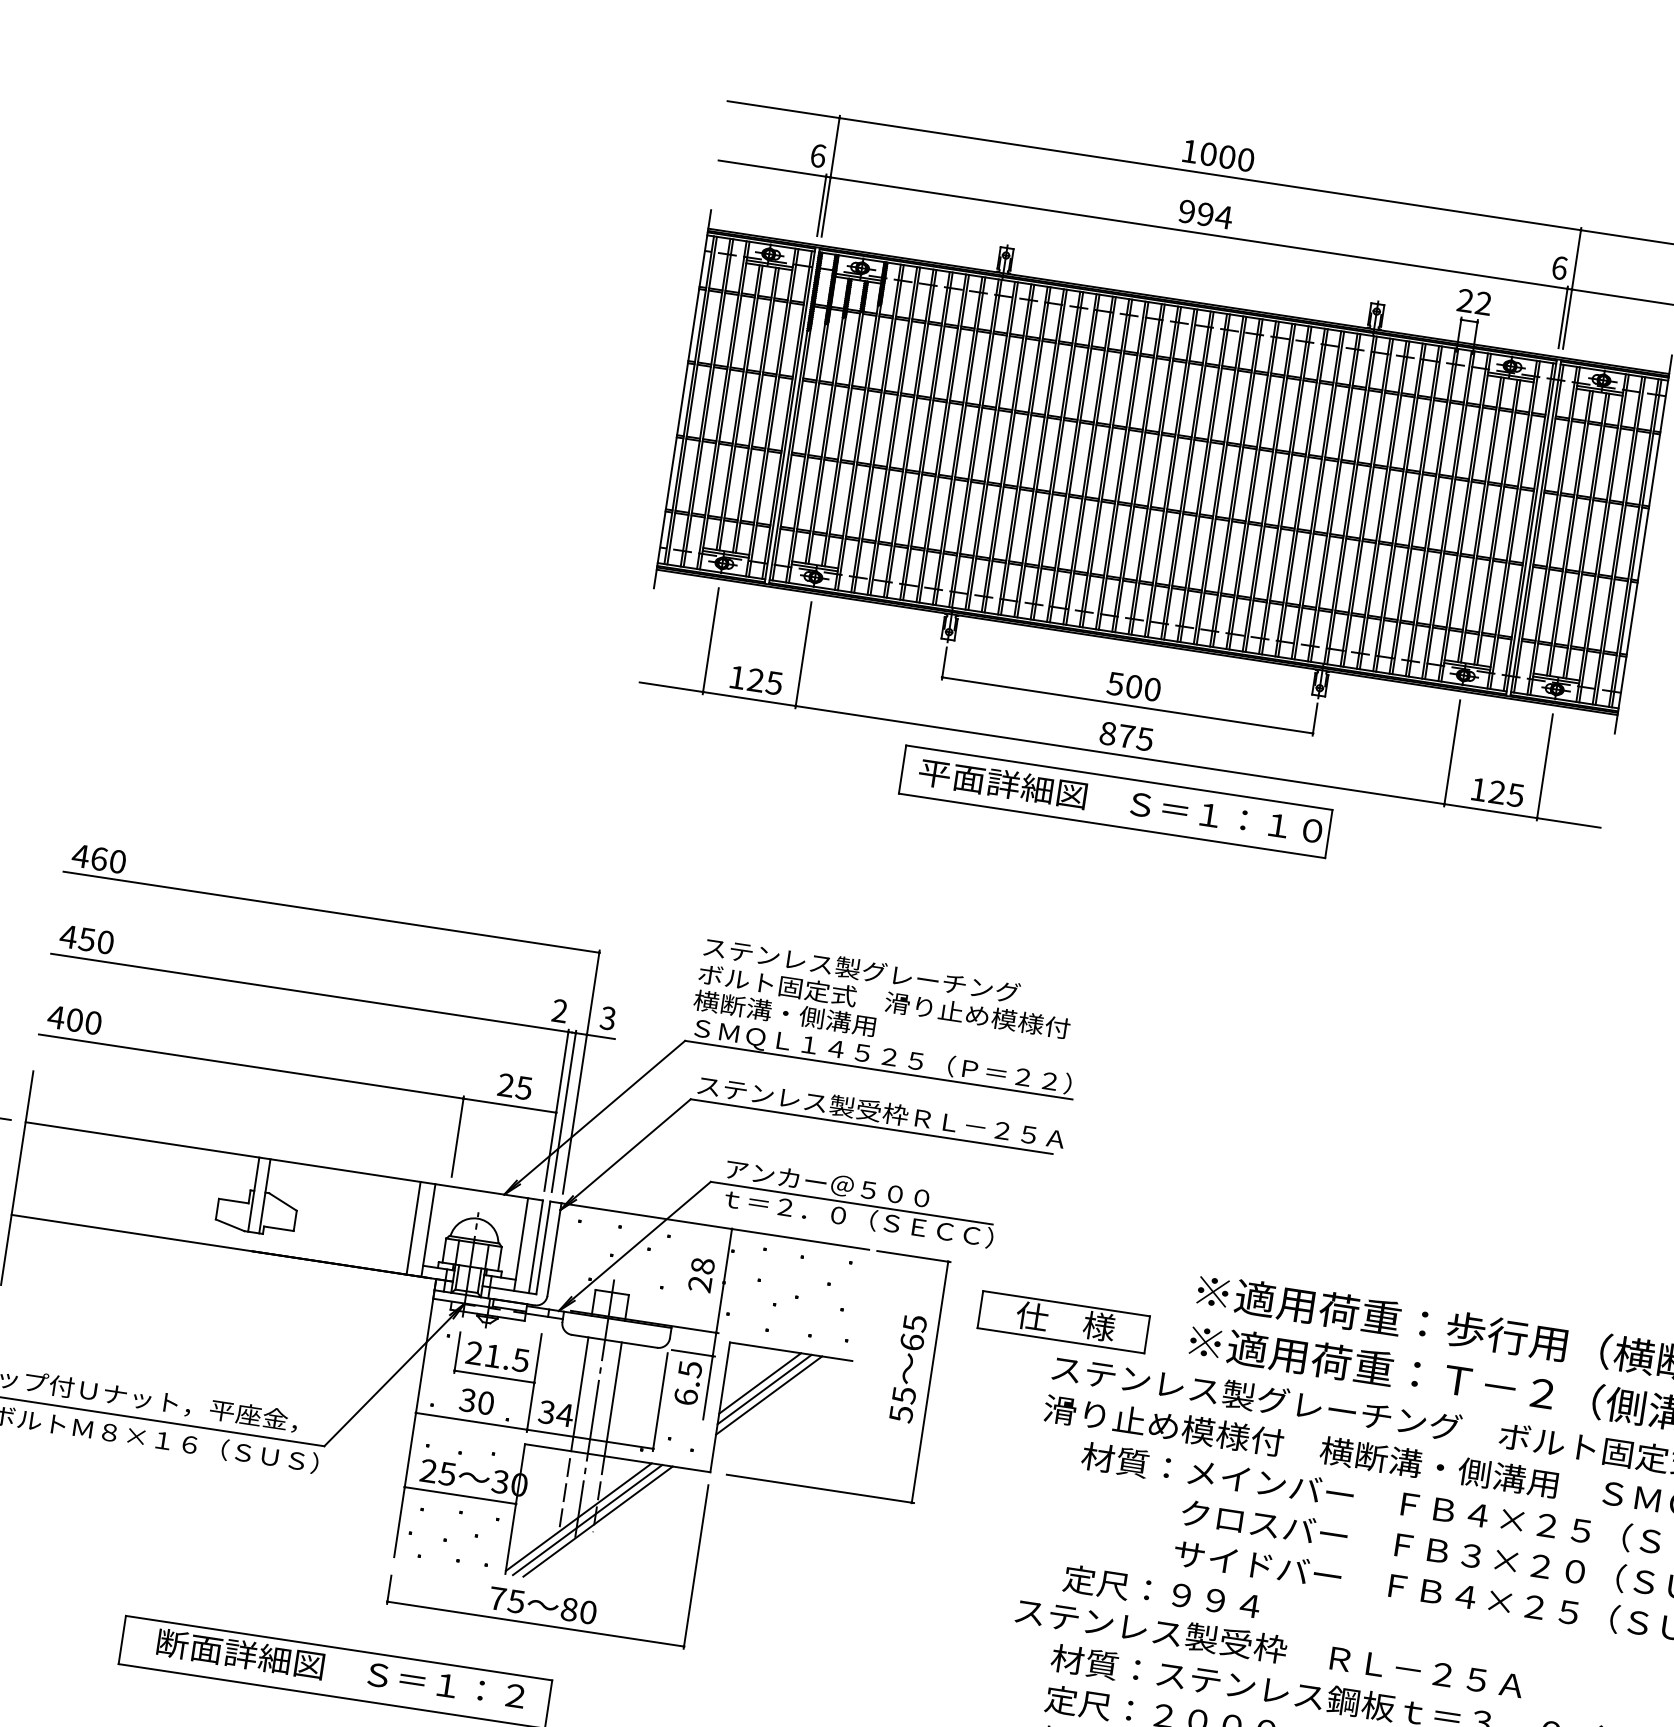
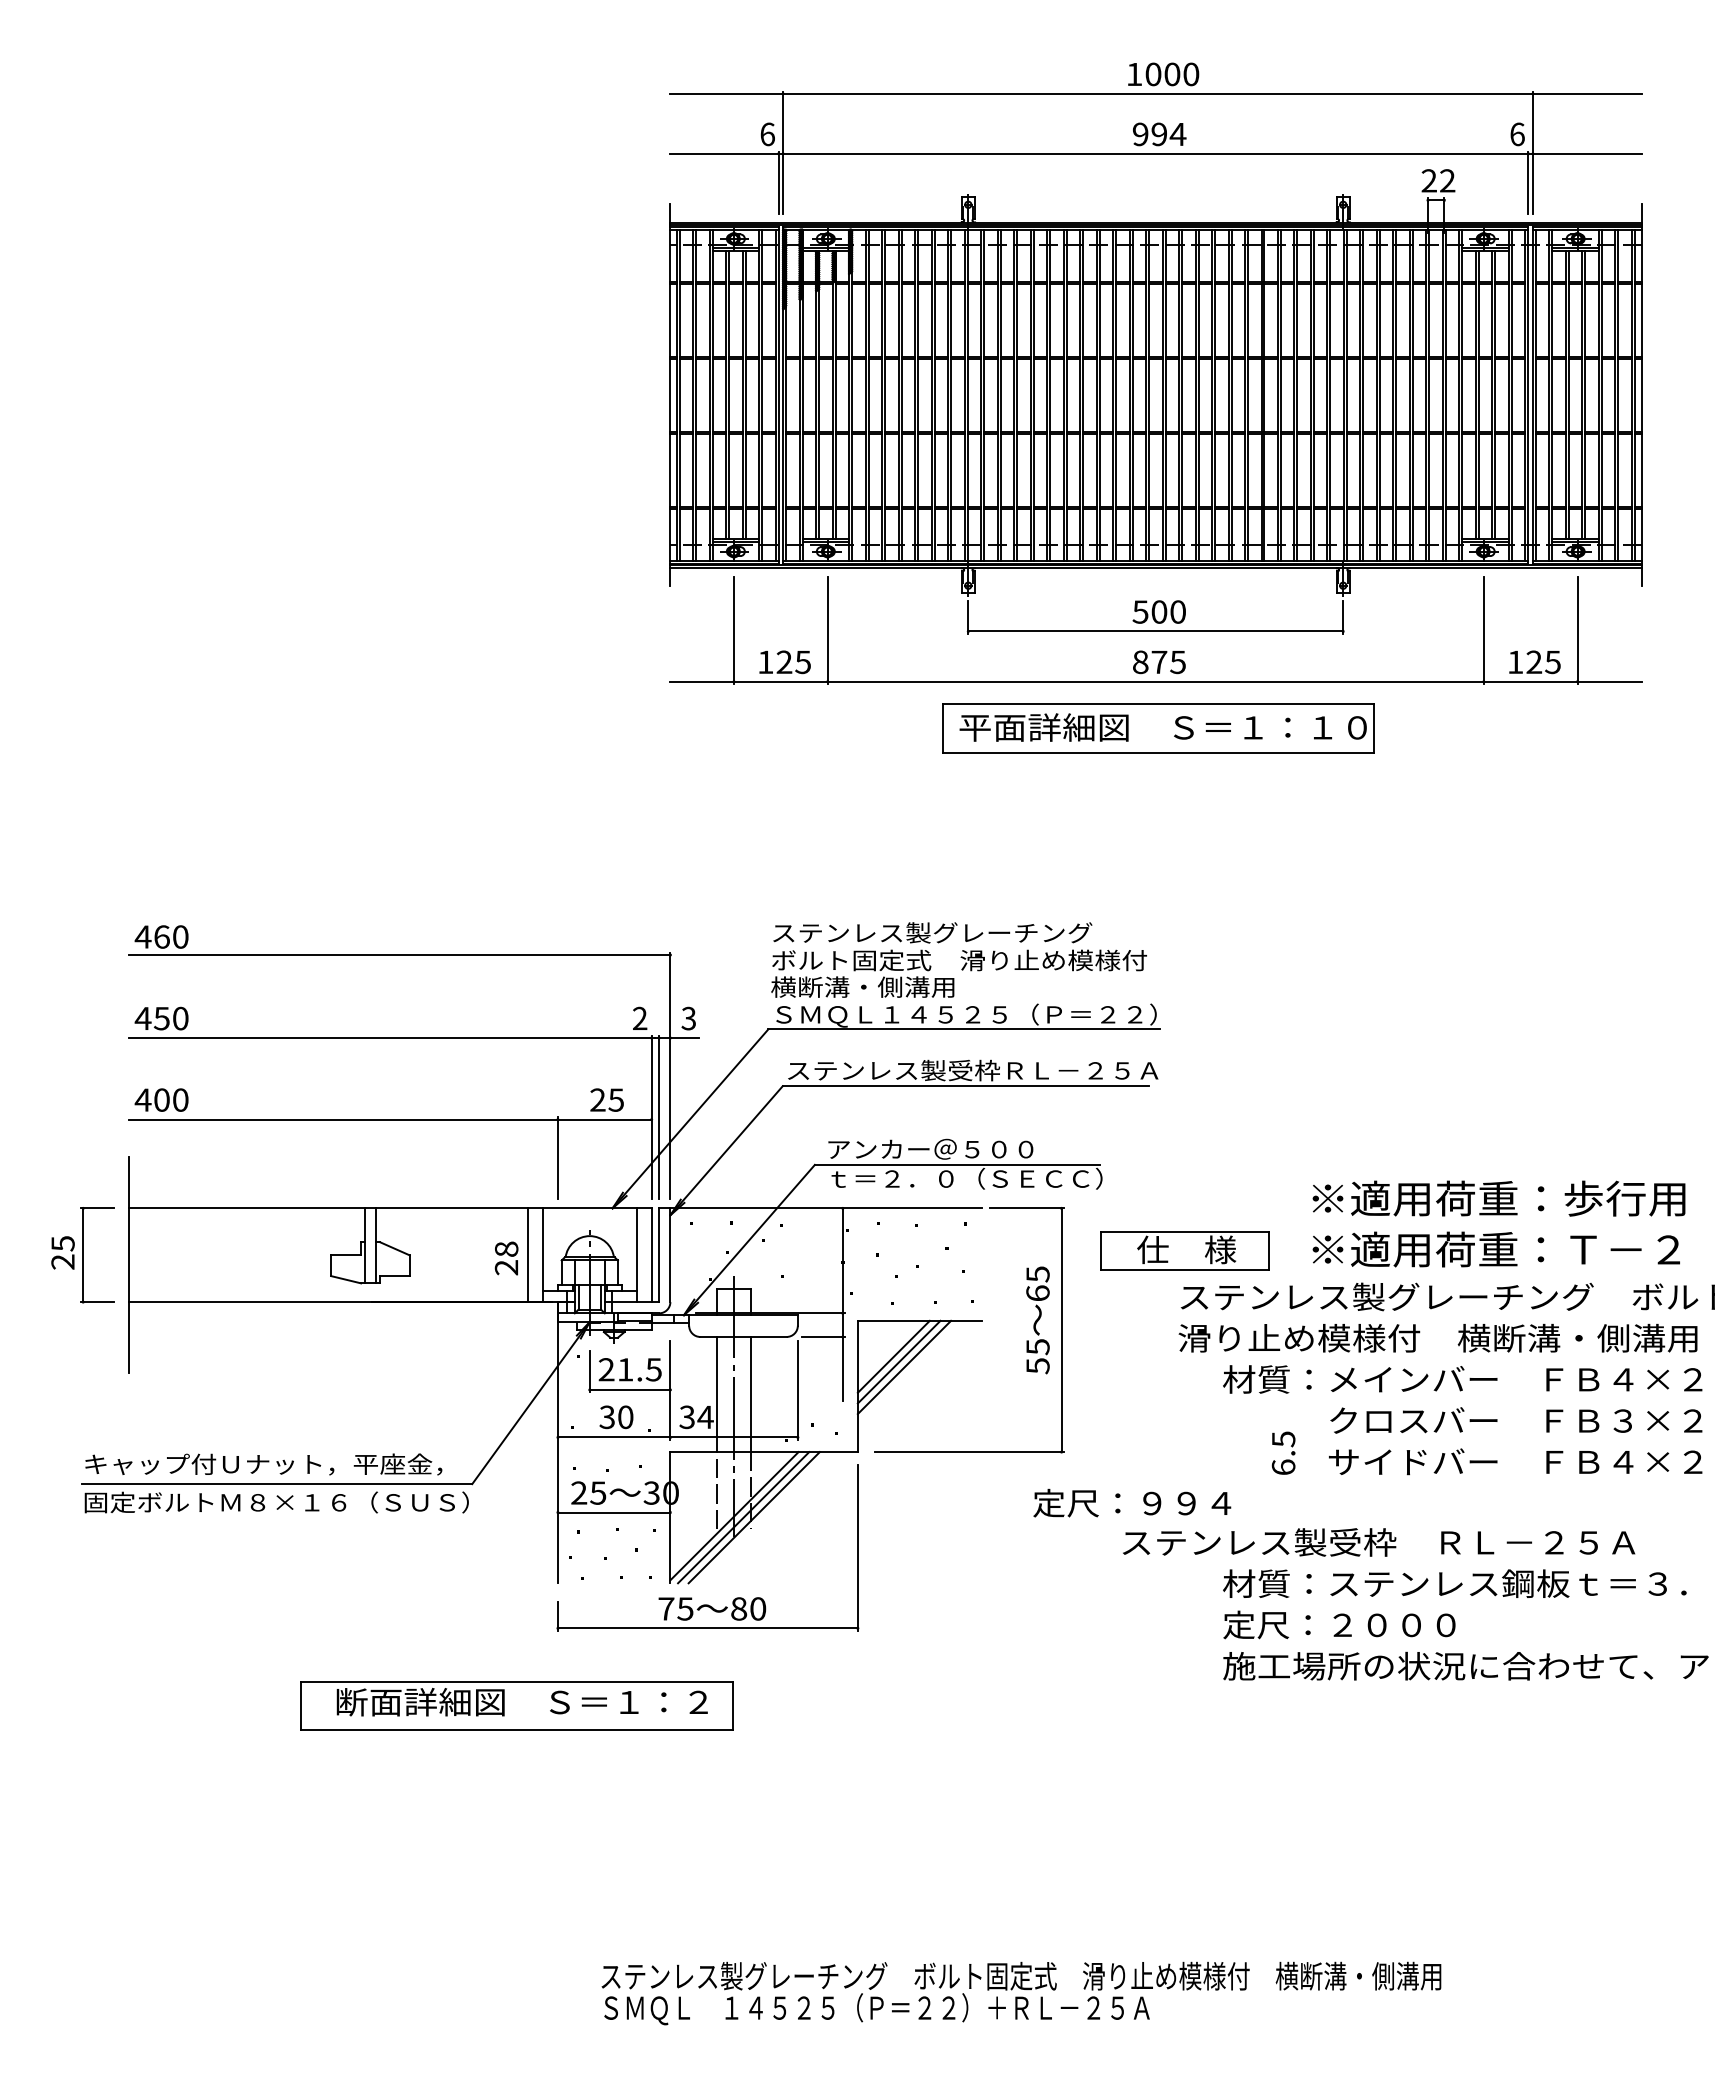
text: (701, 1275) -> (506, 1258), moved
text: (688, 1382) -> (1283, 1452), moved
text: (1162, 1591) -> (1132, 1502), moved
text: (1269, 1648) -> (1379, 1542), moved

